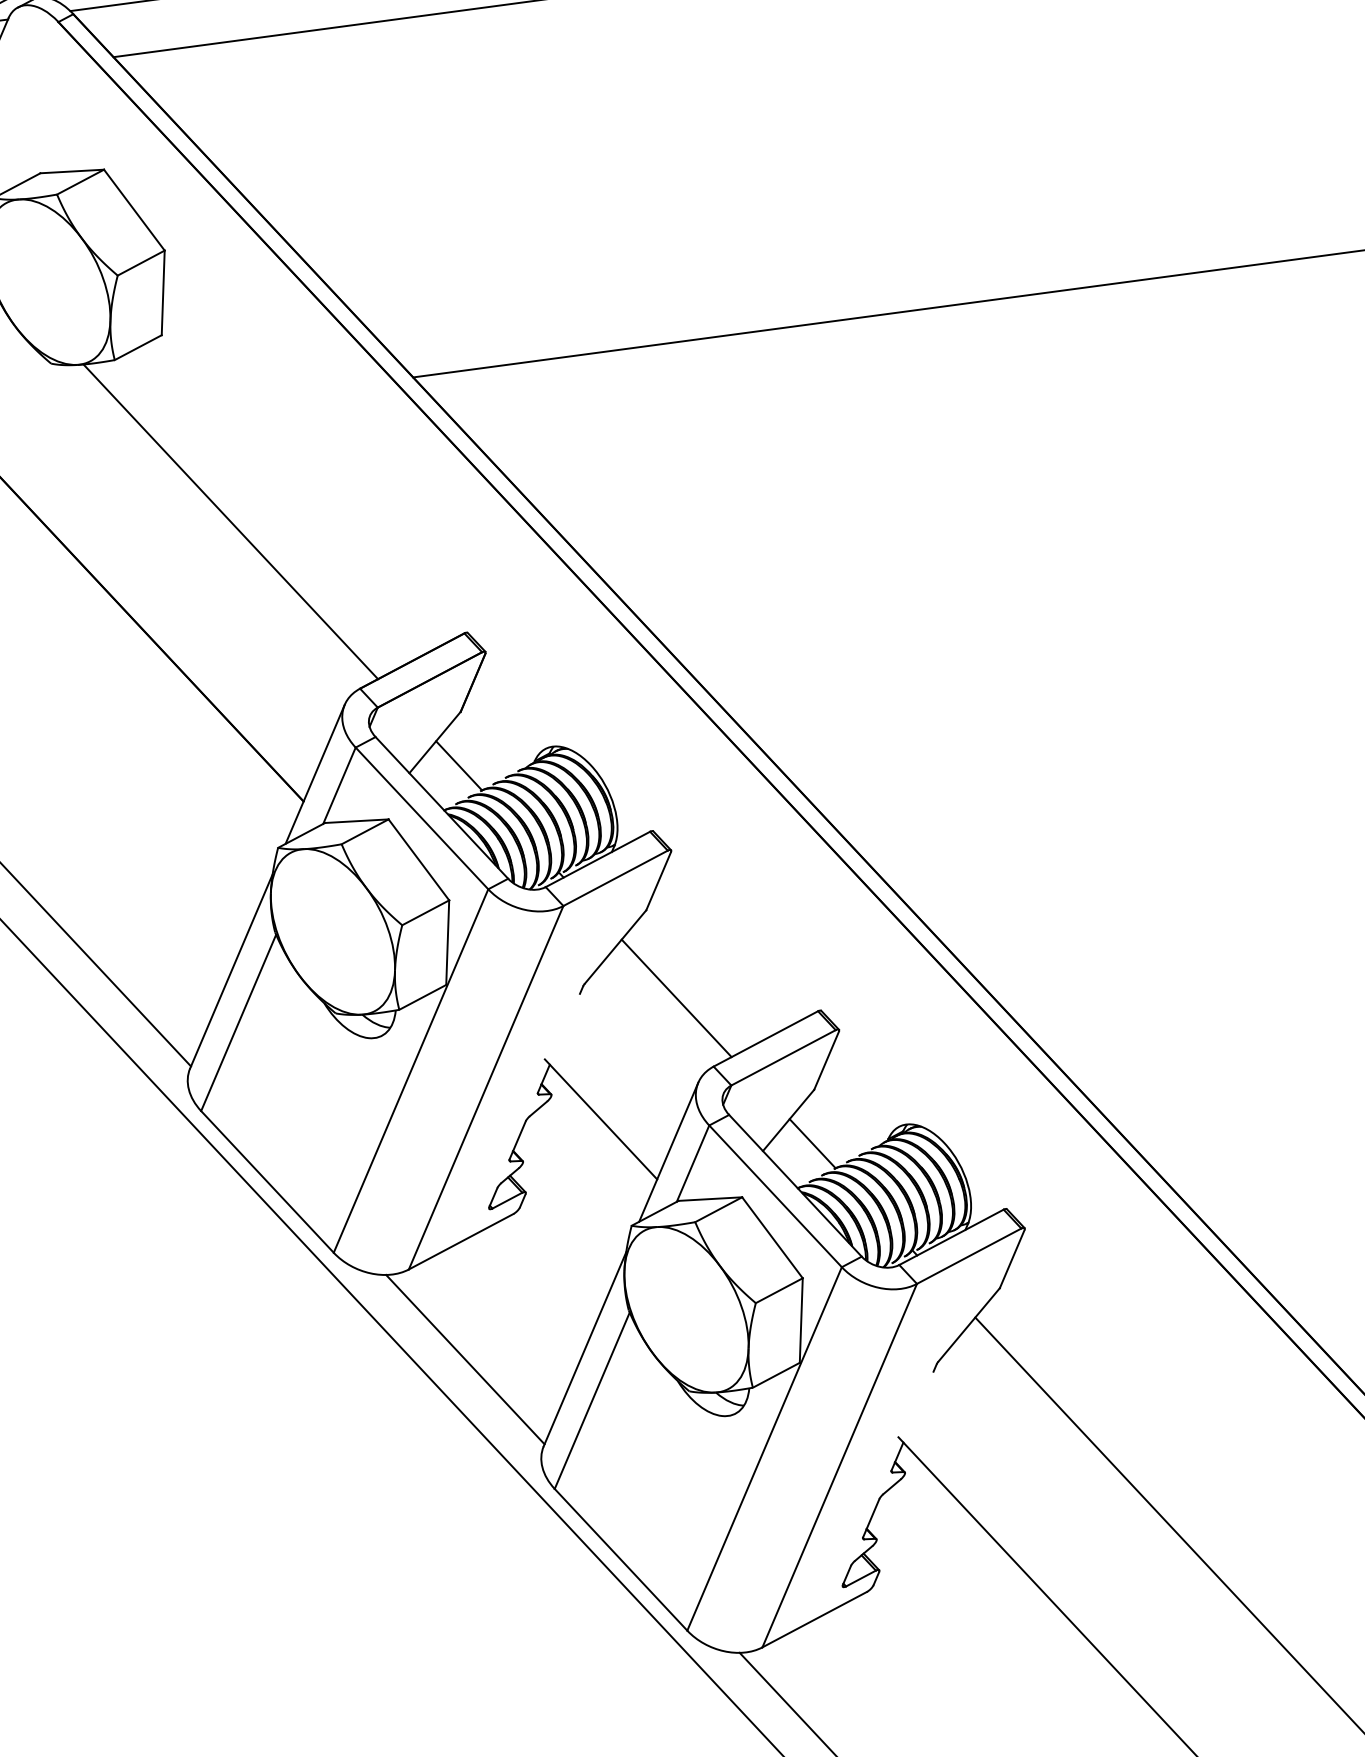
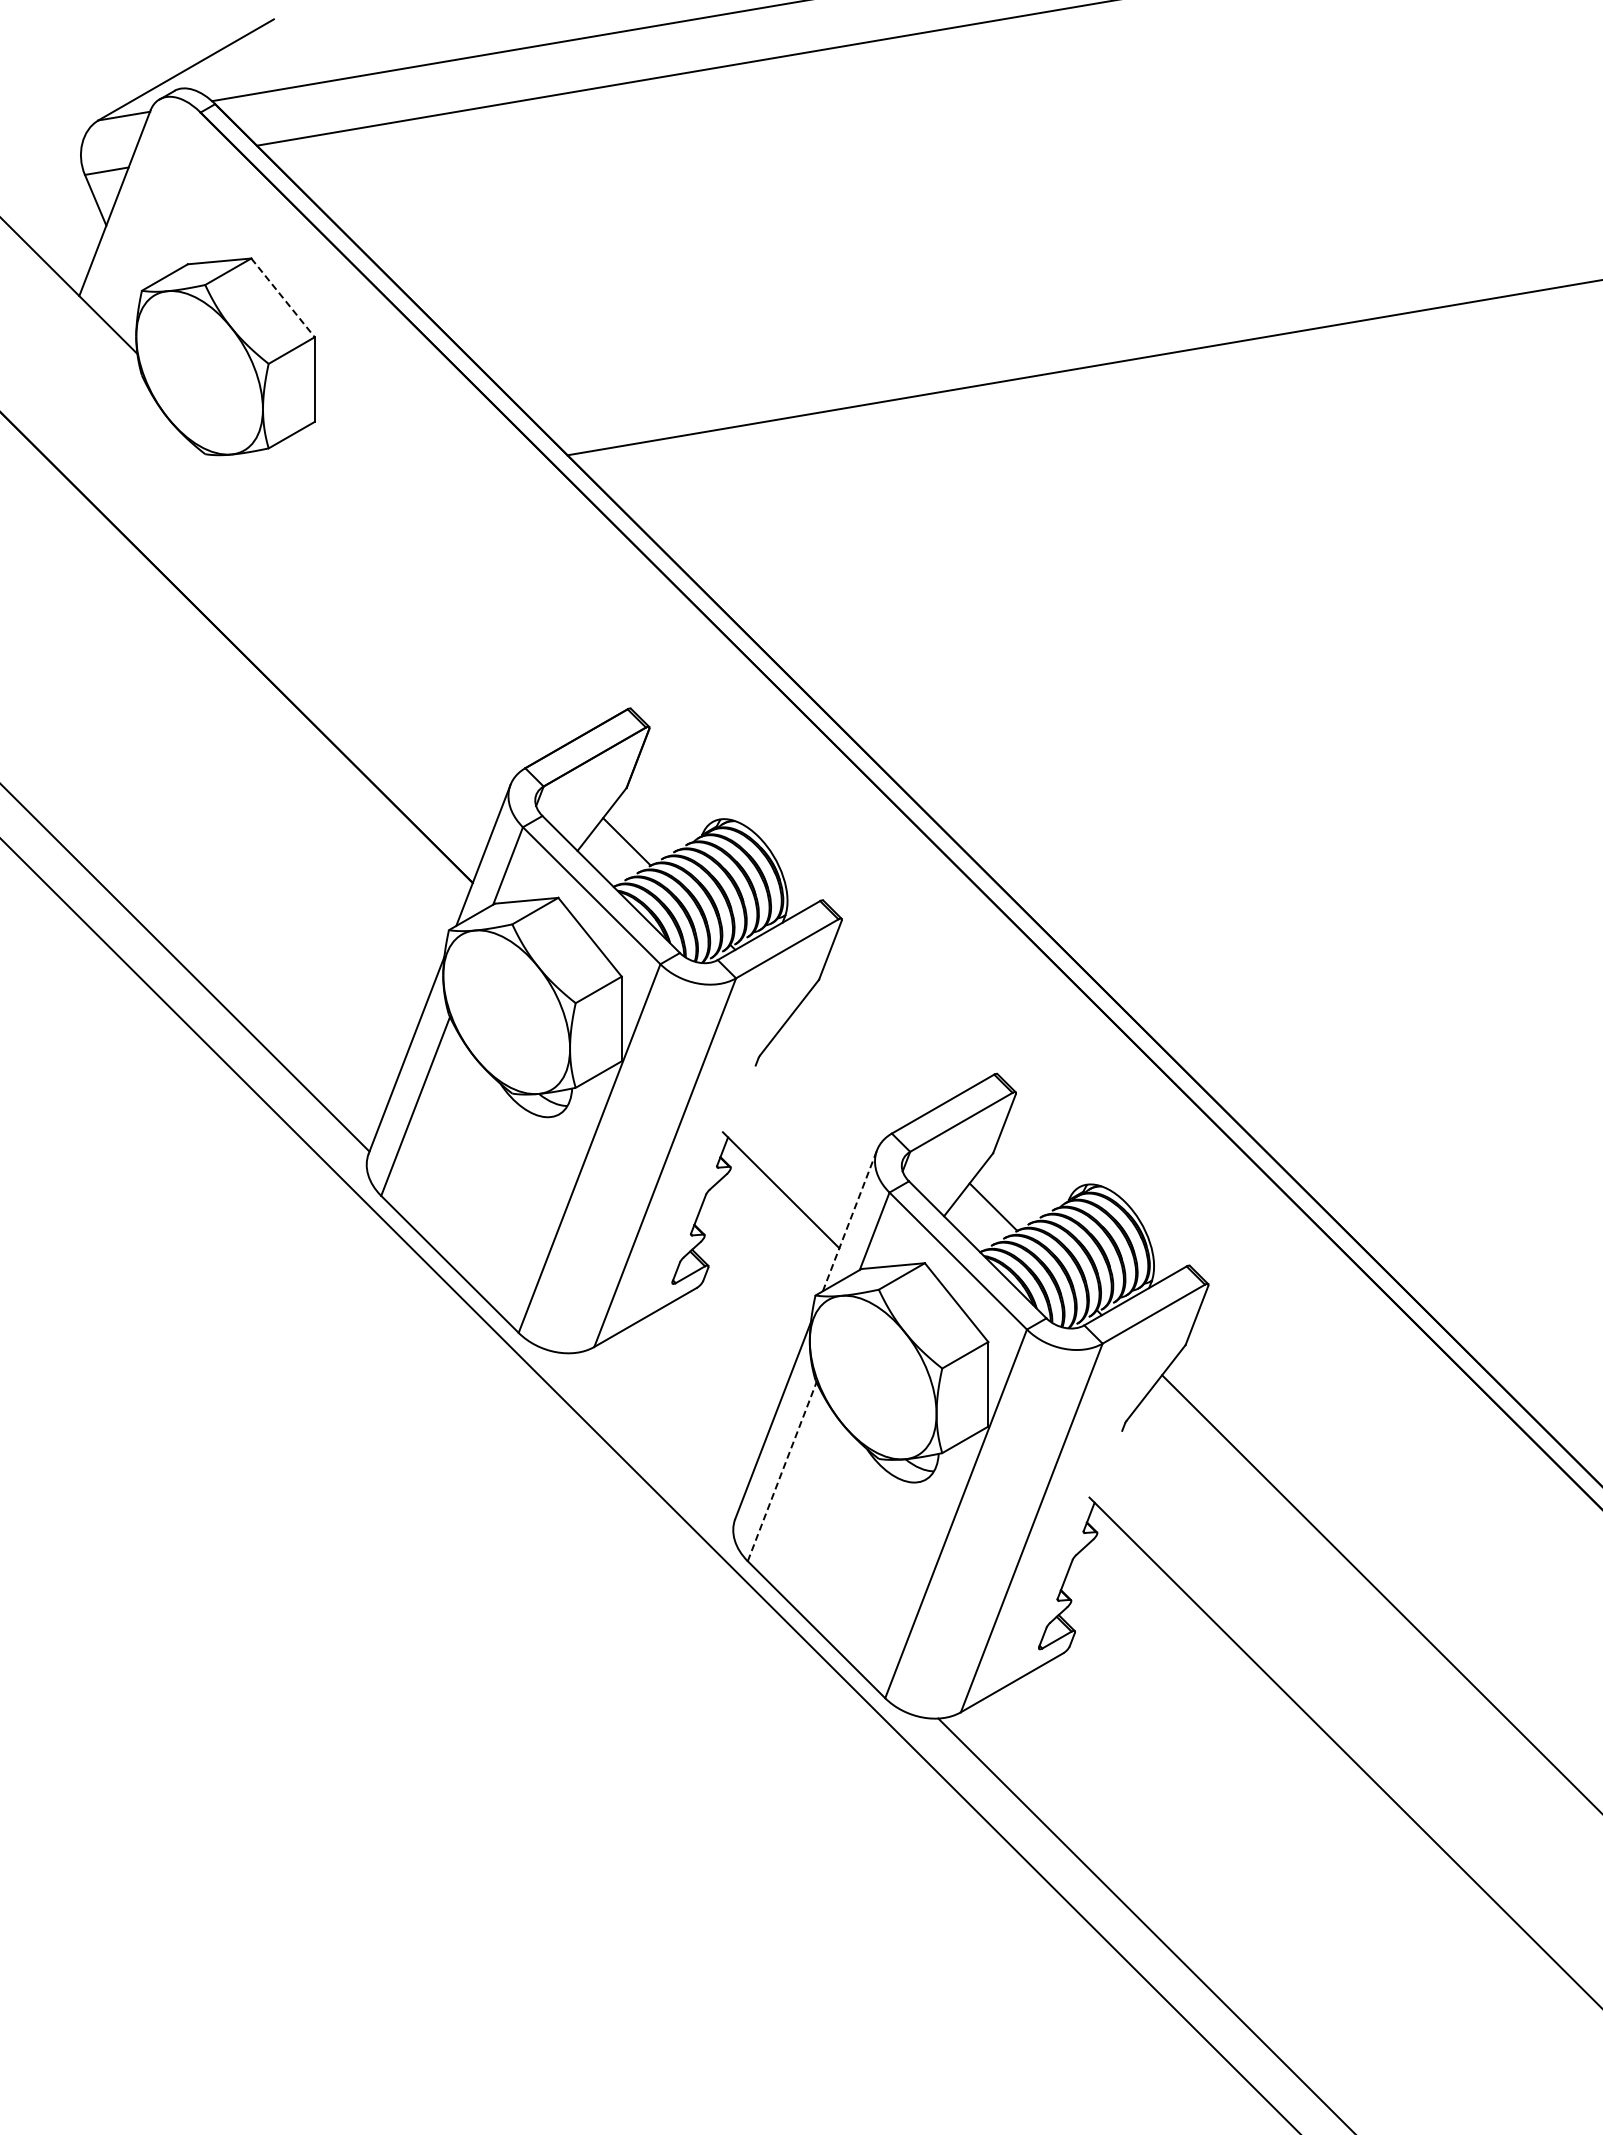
line: (134, 209) -> (283, 297), solid -> dashed
line: (231, 521) -> (390, 605), removed
line: (676, 998) -> (852, 1066), removed
line: (668, 1151) -> (849, 1220), solid -> dashed
line: (464, 1359) -> (653, 1434), removed
line: (592, 1400) -> (782, 1471), solid -> dashed

